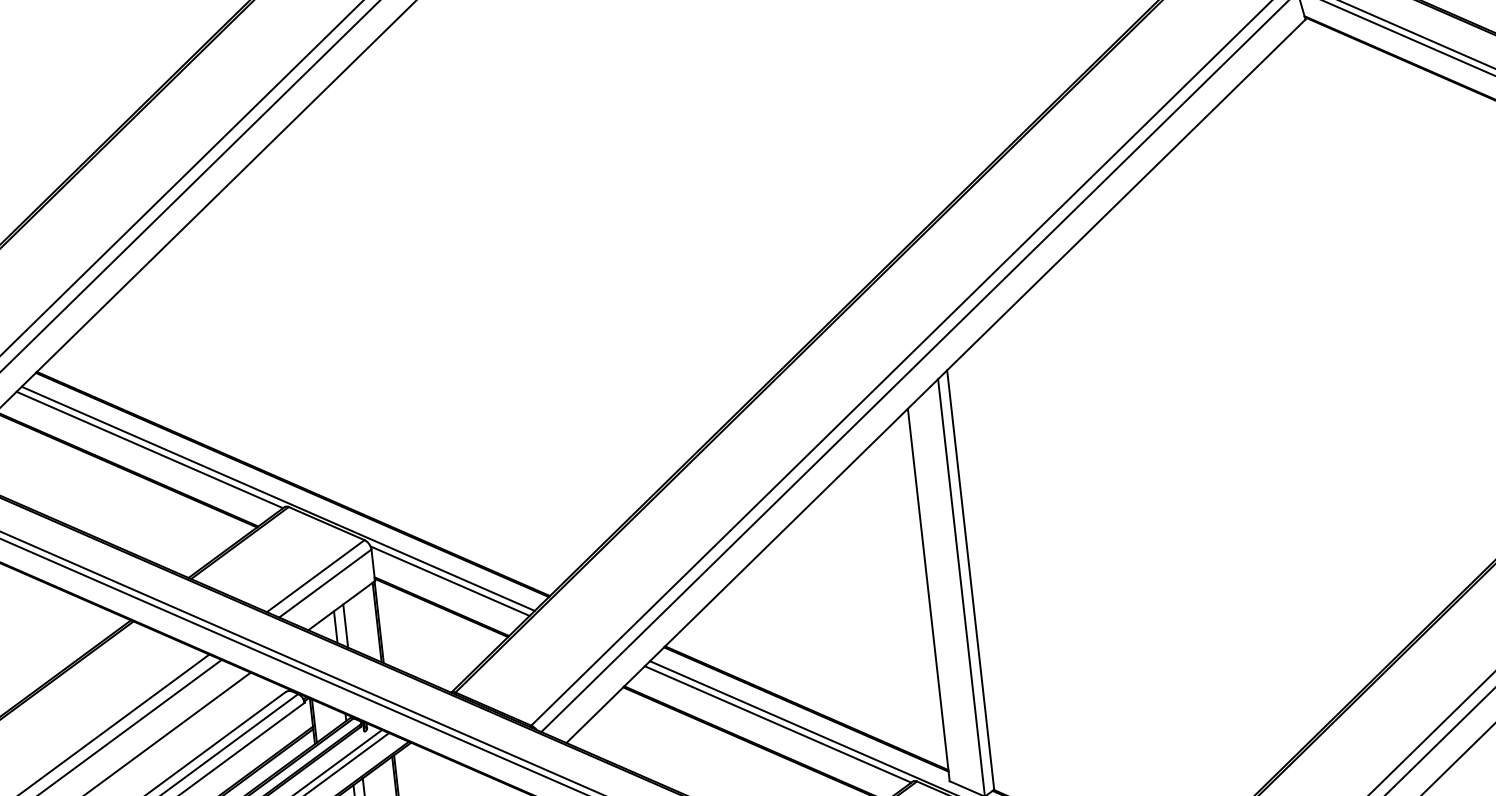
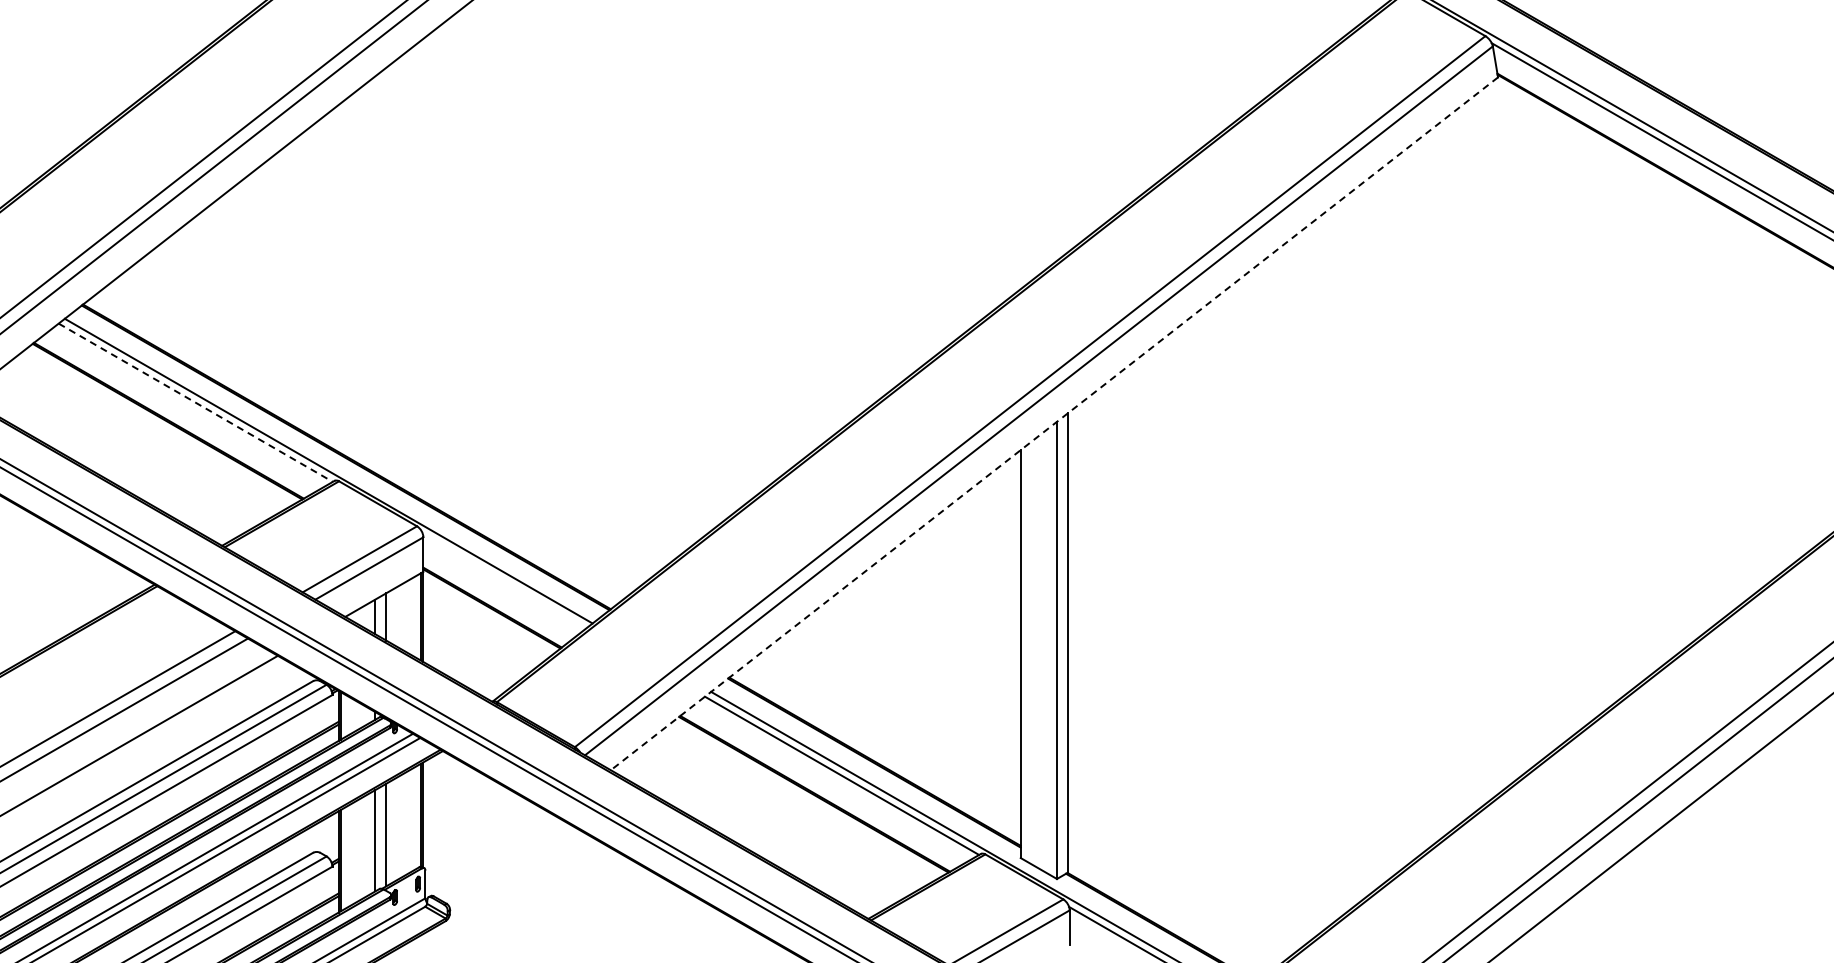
line: (935, 381) -> (1054, 423), solid -> dashed
line: (150, 450) -> (196, 403), solid -> dashed
line: (449, 580) -> (504, 580), removed

